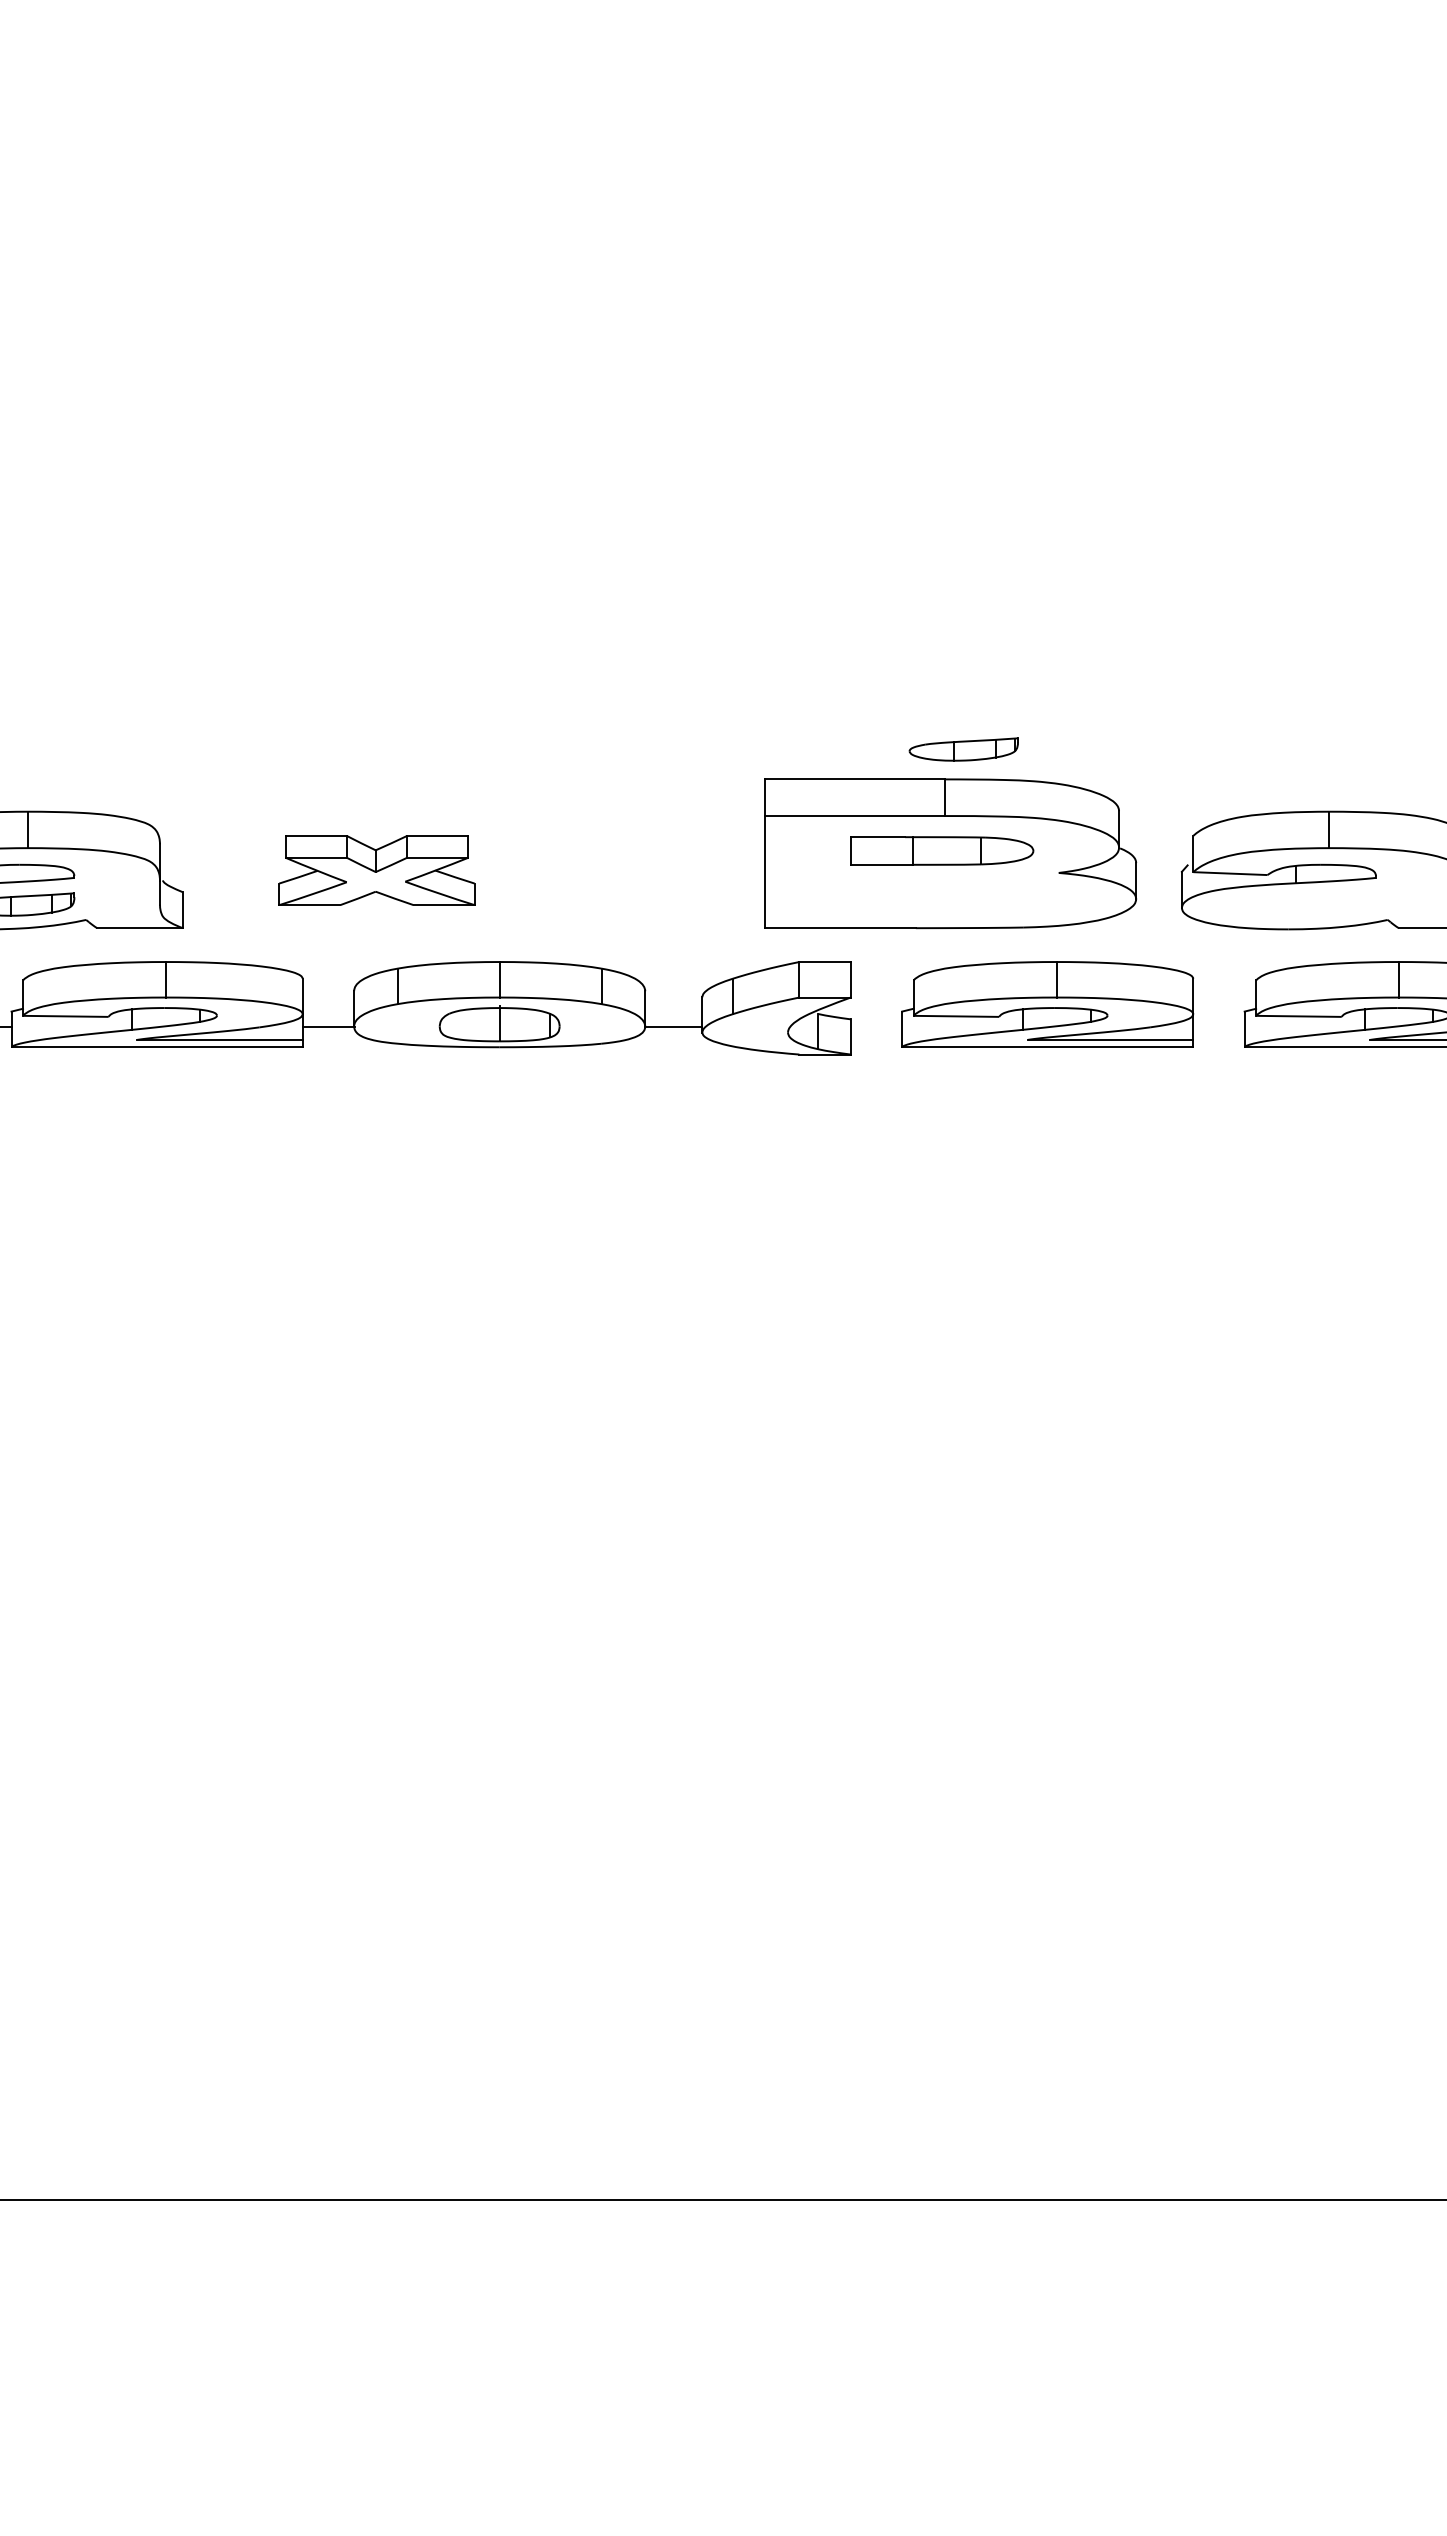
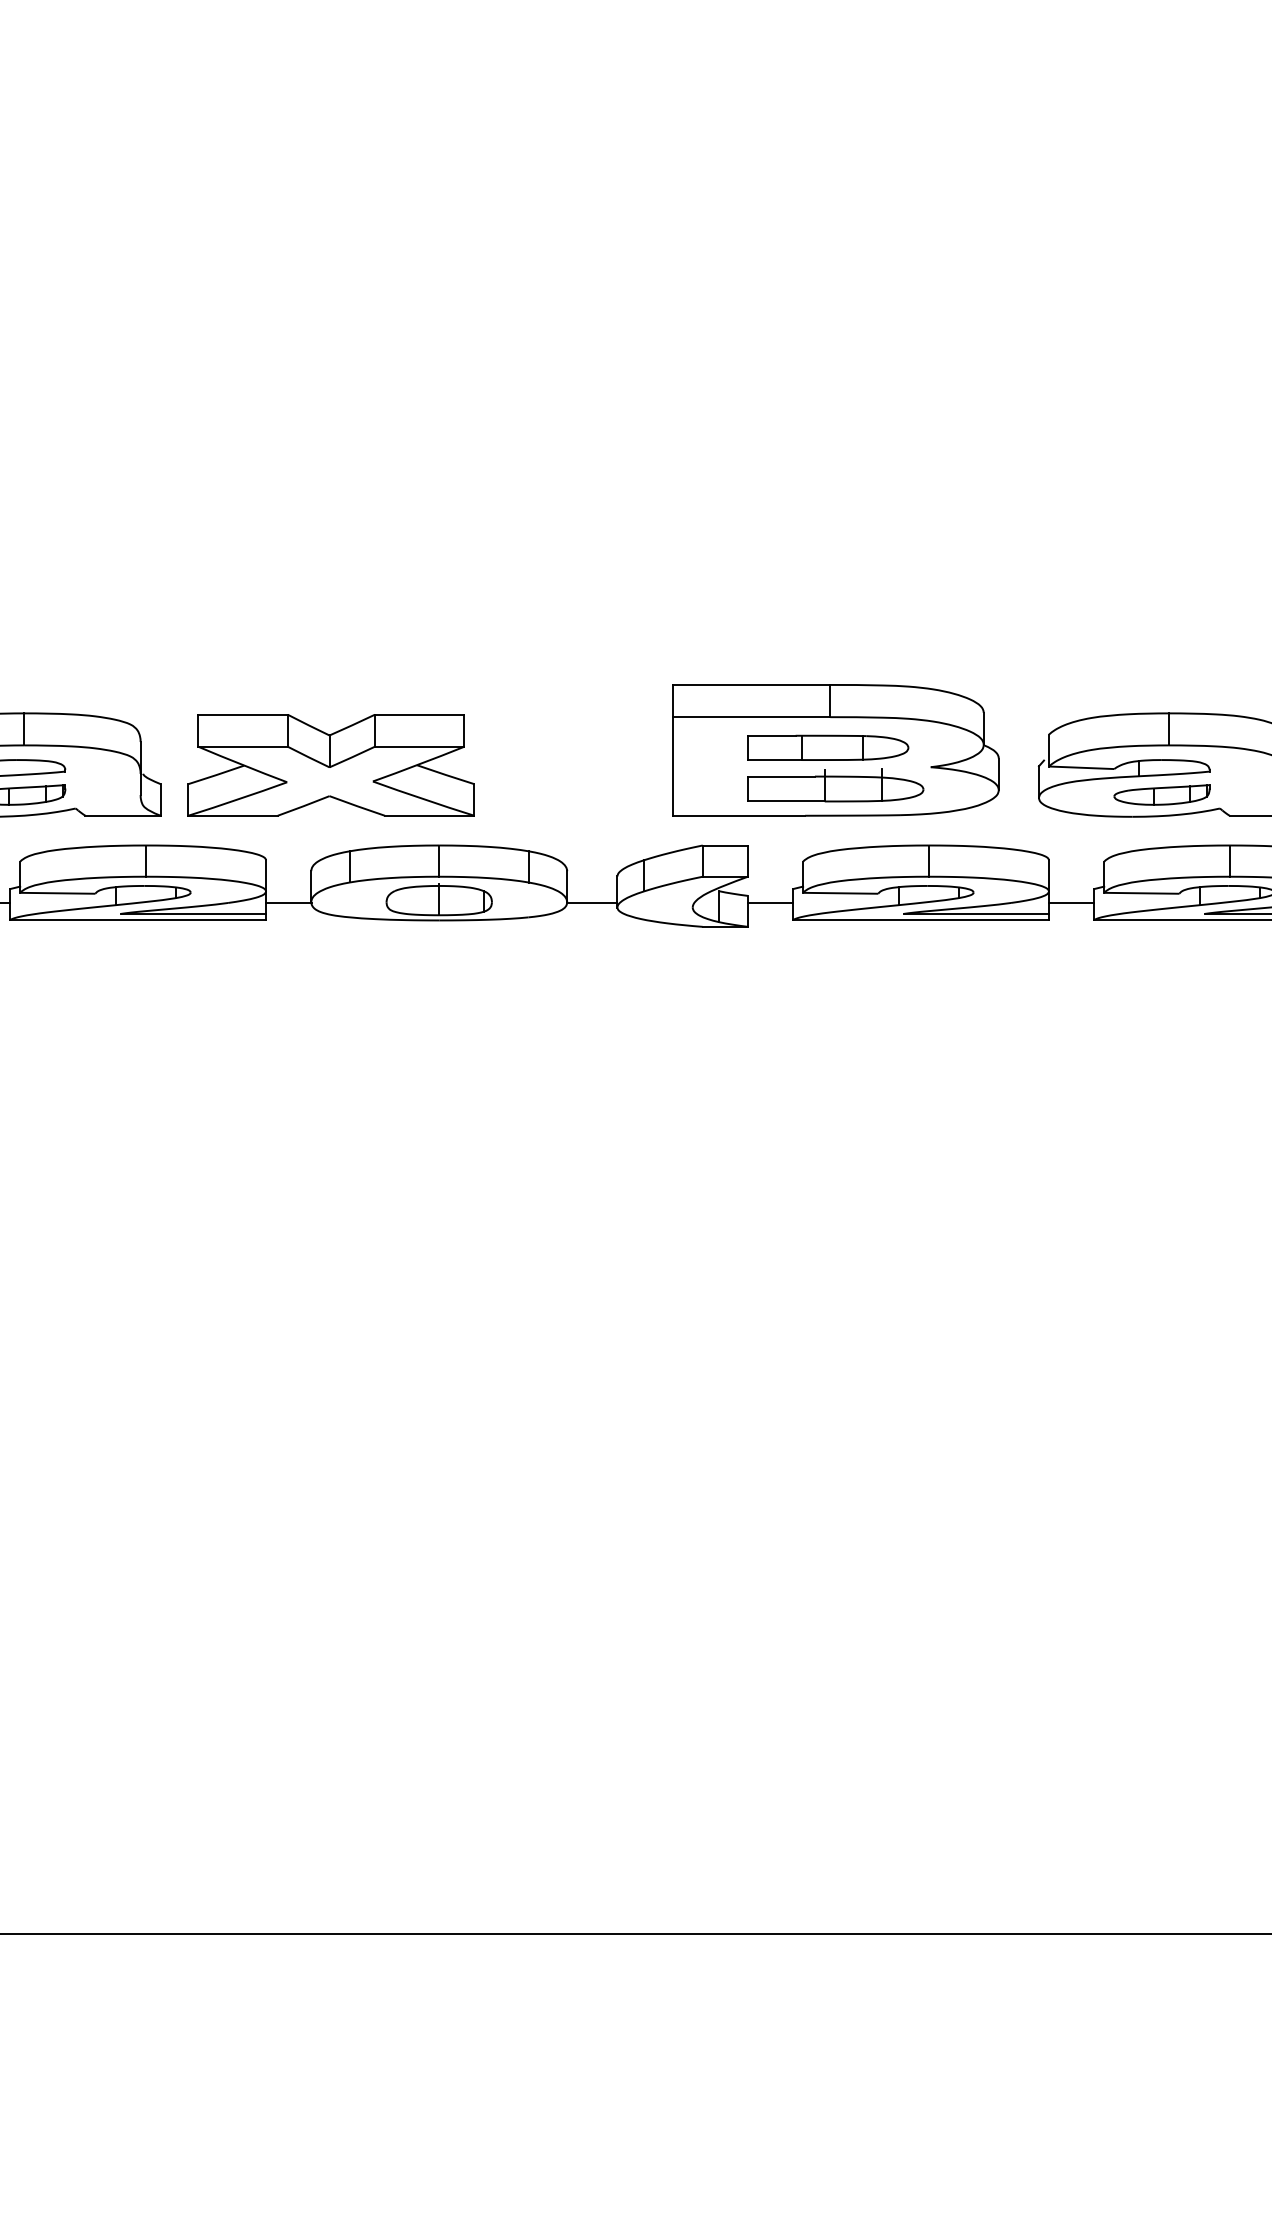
part: (963, 749) -> (1161, 794), moved
part: (376, 870) -> (330, 765), size x1.67
part: (950, 893) -> (835, 785), added
line: (876, 1026) -> (770, 902), added
line: (1218, 1026) -> (1071, 902), added

